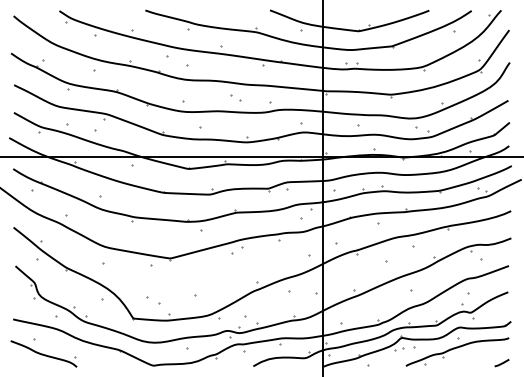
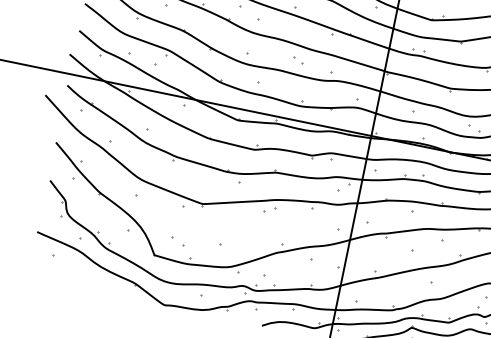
part: (43, 353) -> (59, 271), removed

